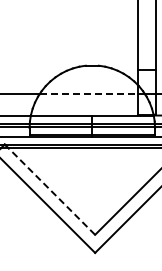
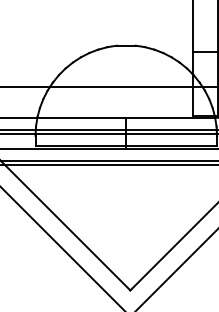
line: (89, 94) -> (122, 87), dashed -> solid
line: (51, 191) -> (67, 227), dashed -> solid

